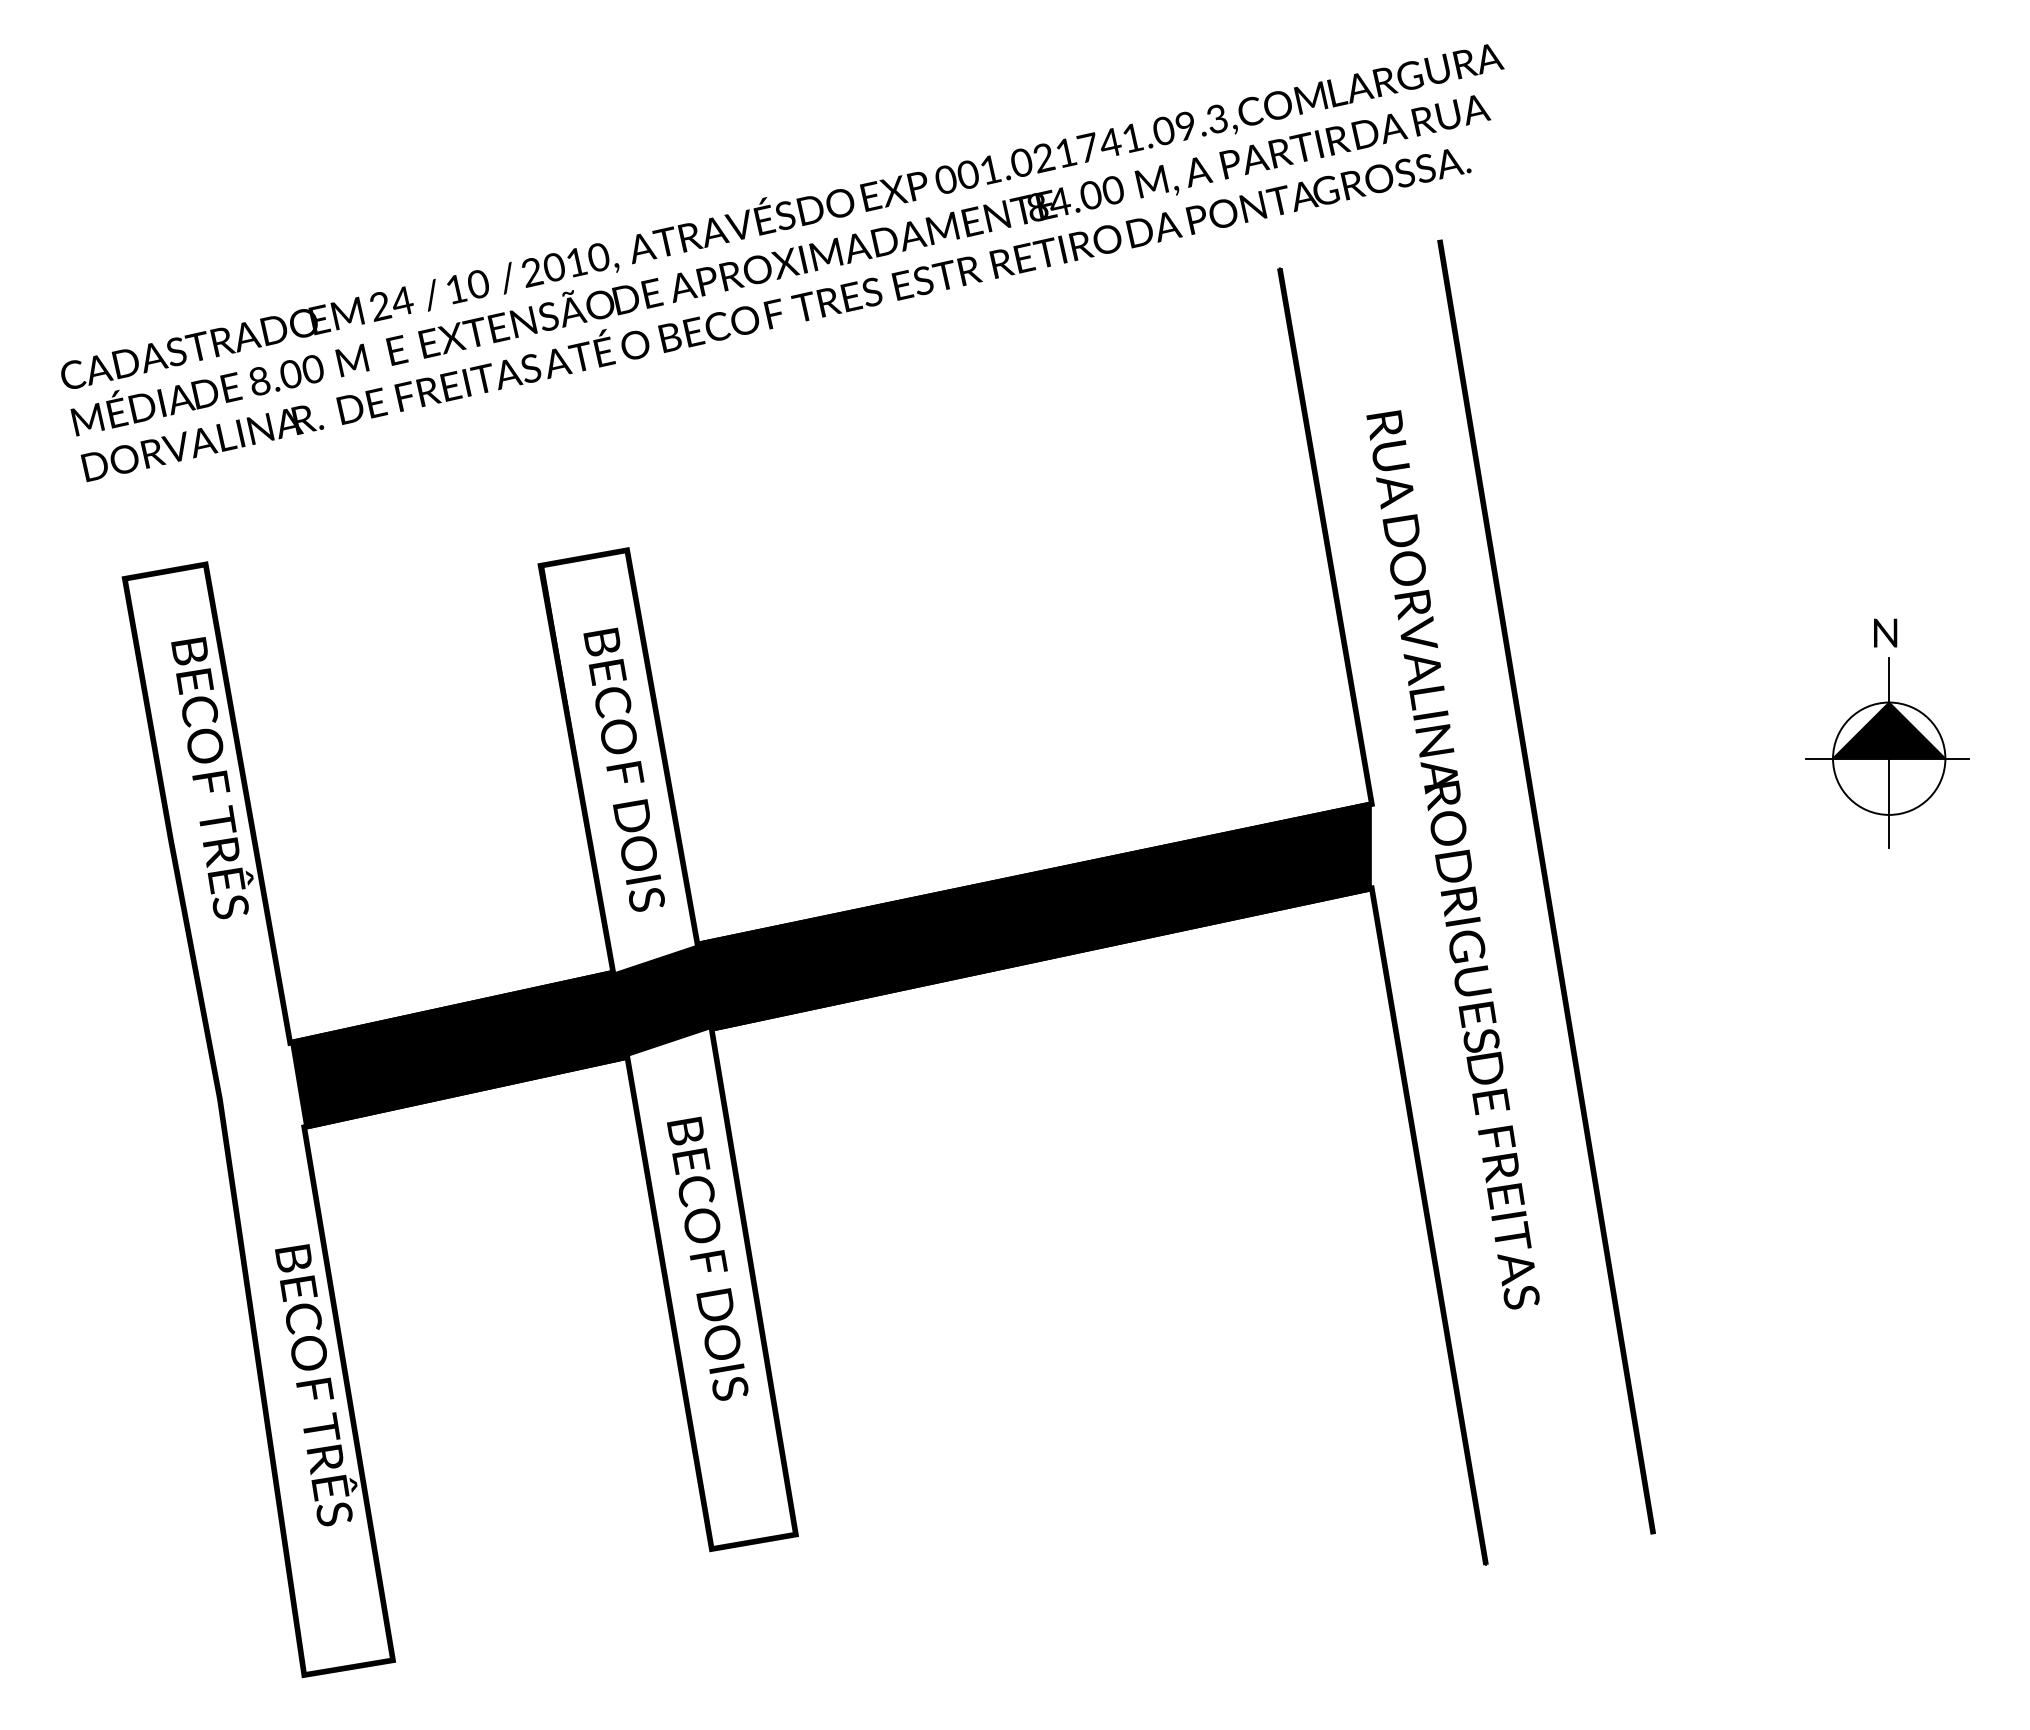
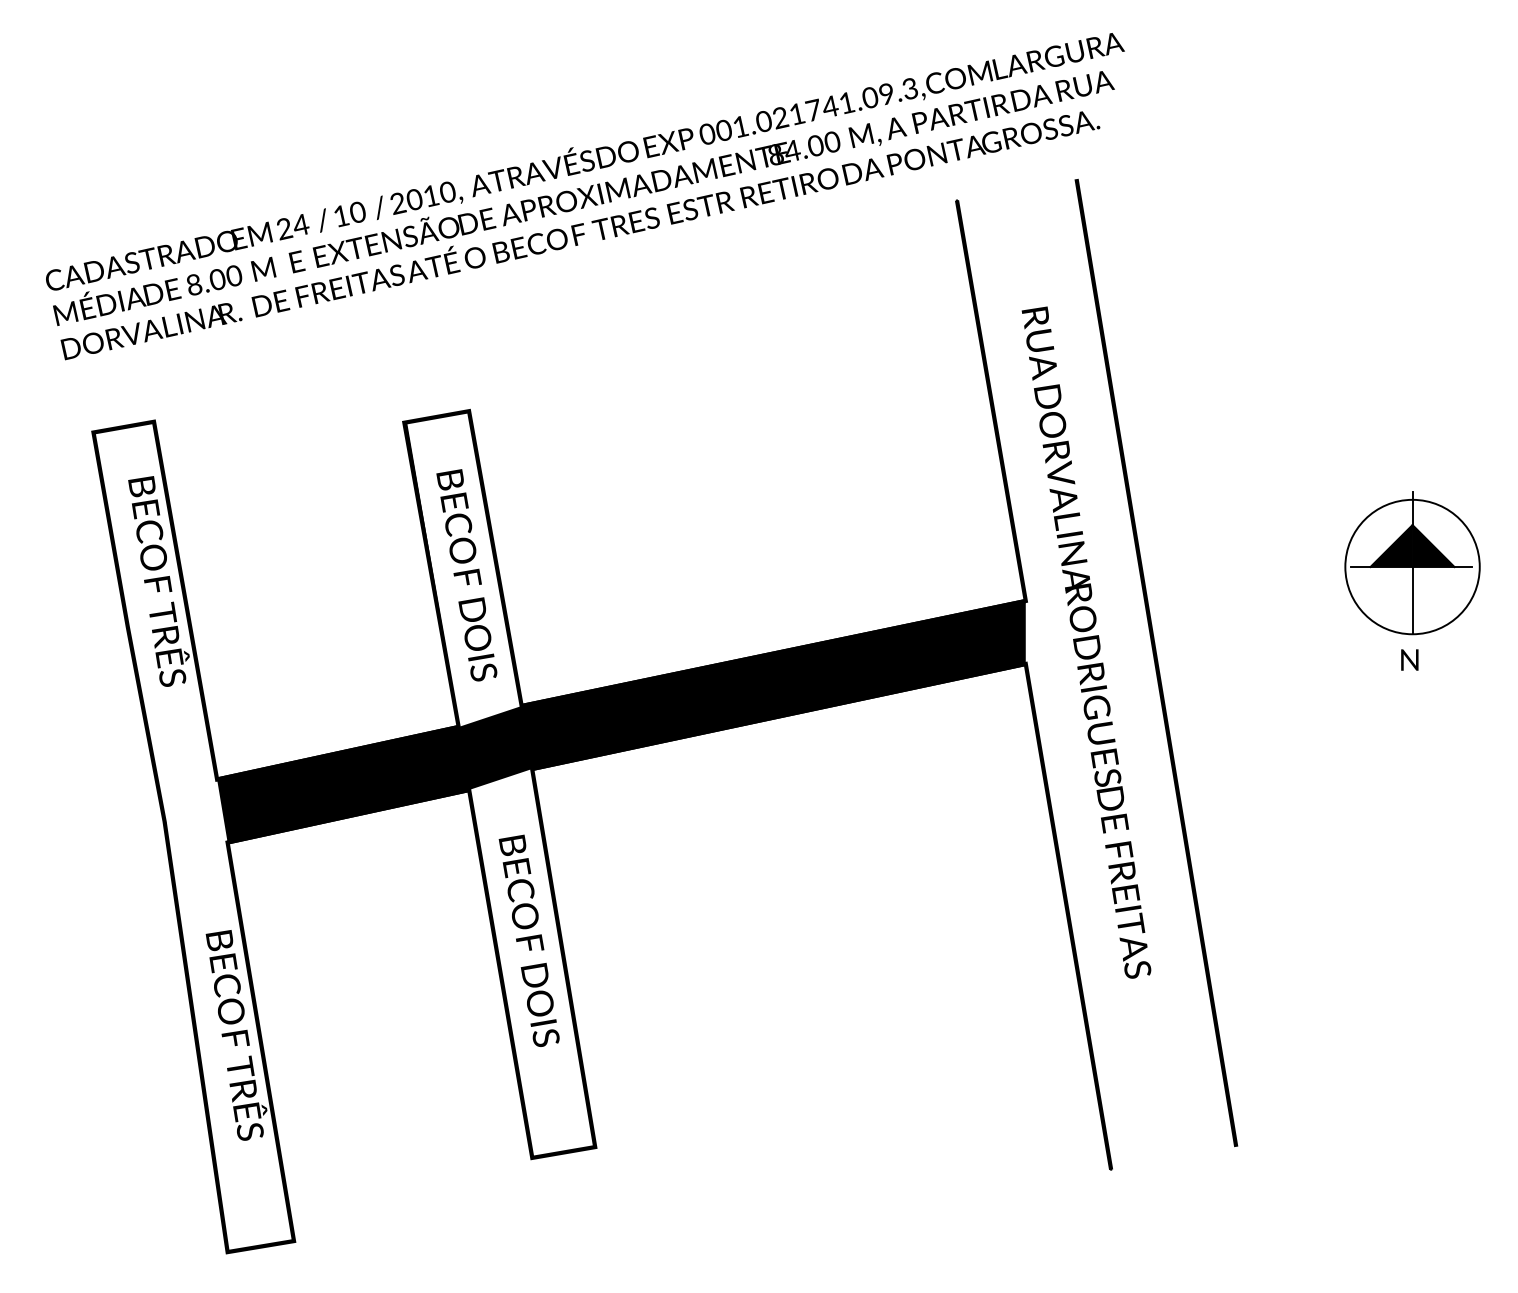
text: (1885, 632) -> (1409, 659), moved
circle: (1889, 758) -> (1412, 566), size x1.6

